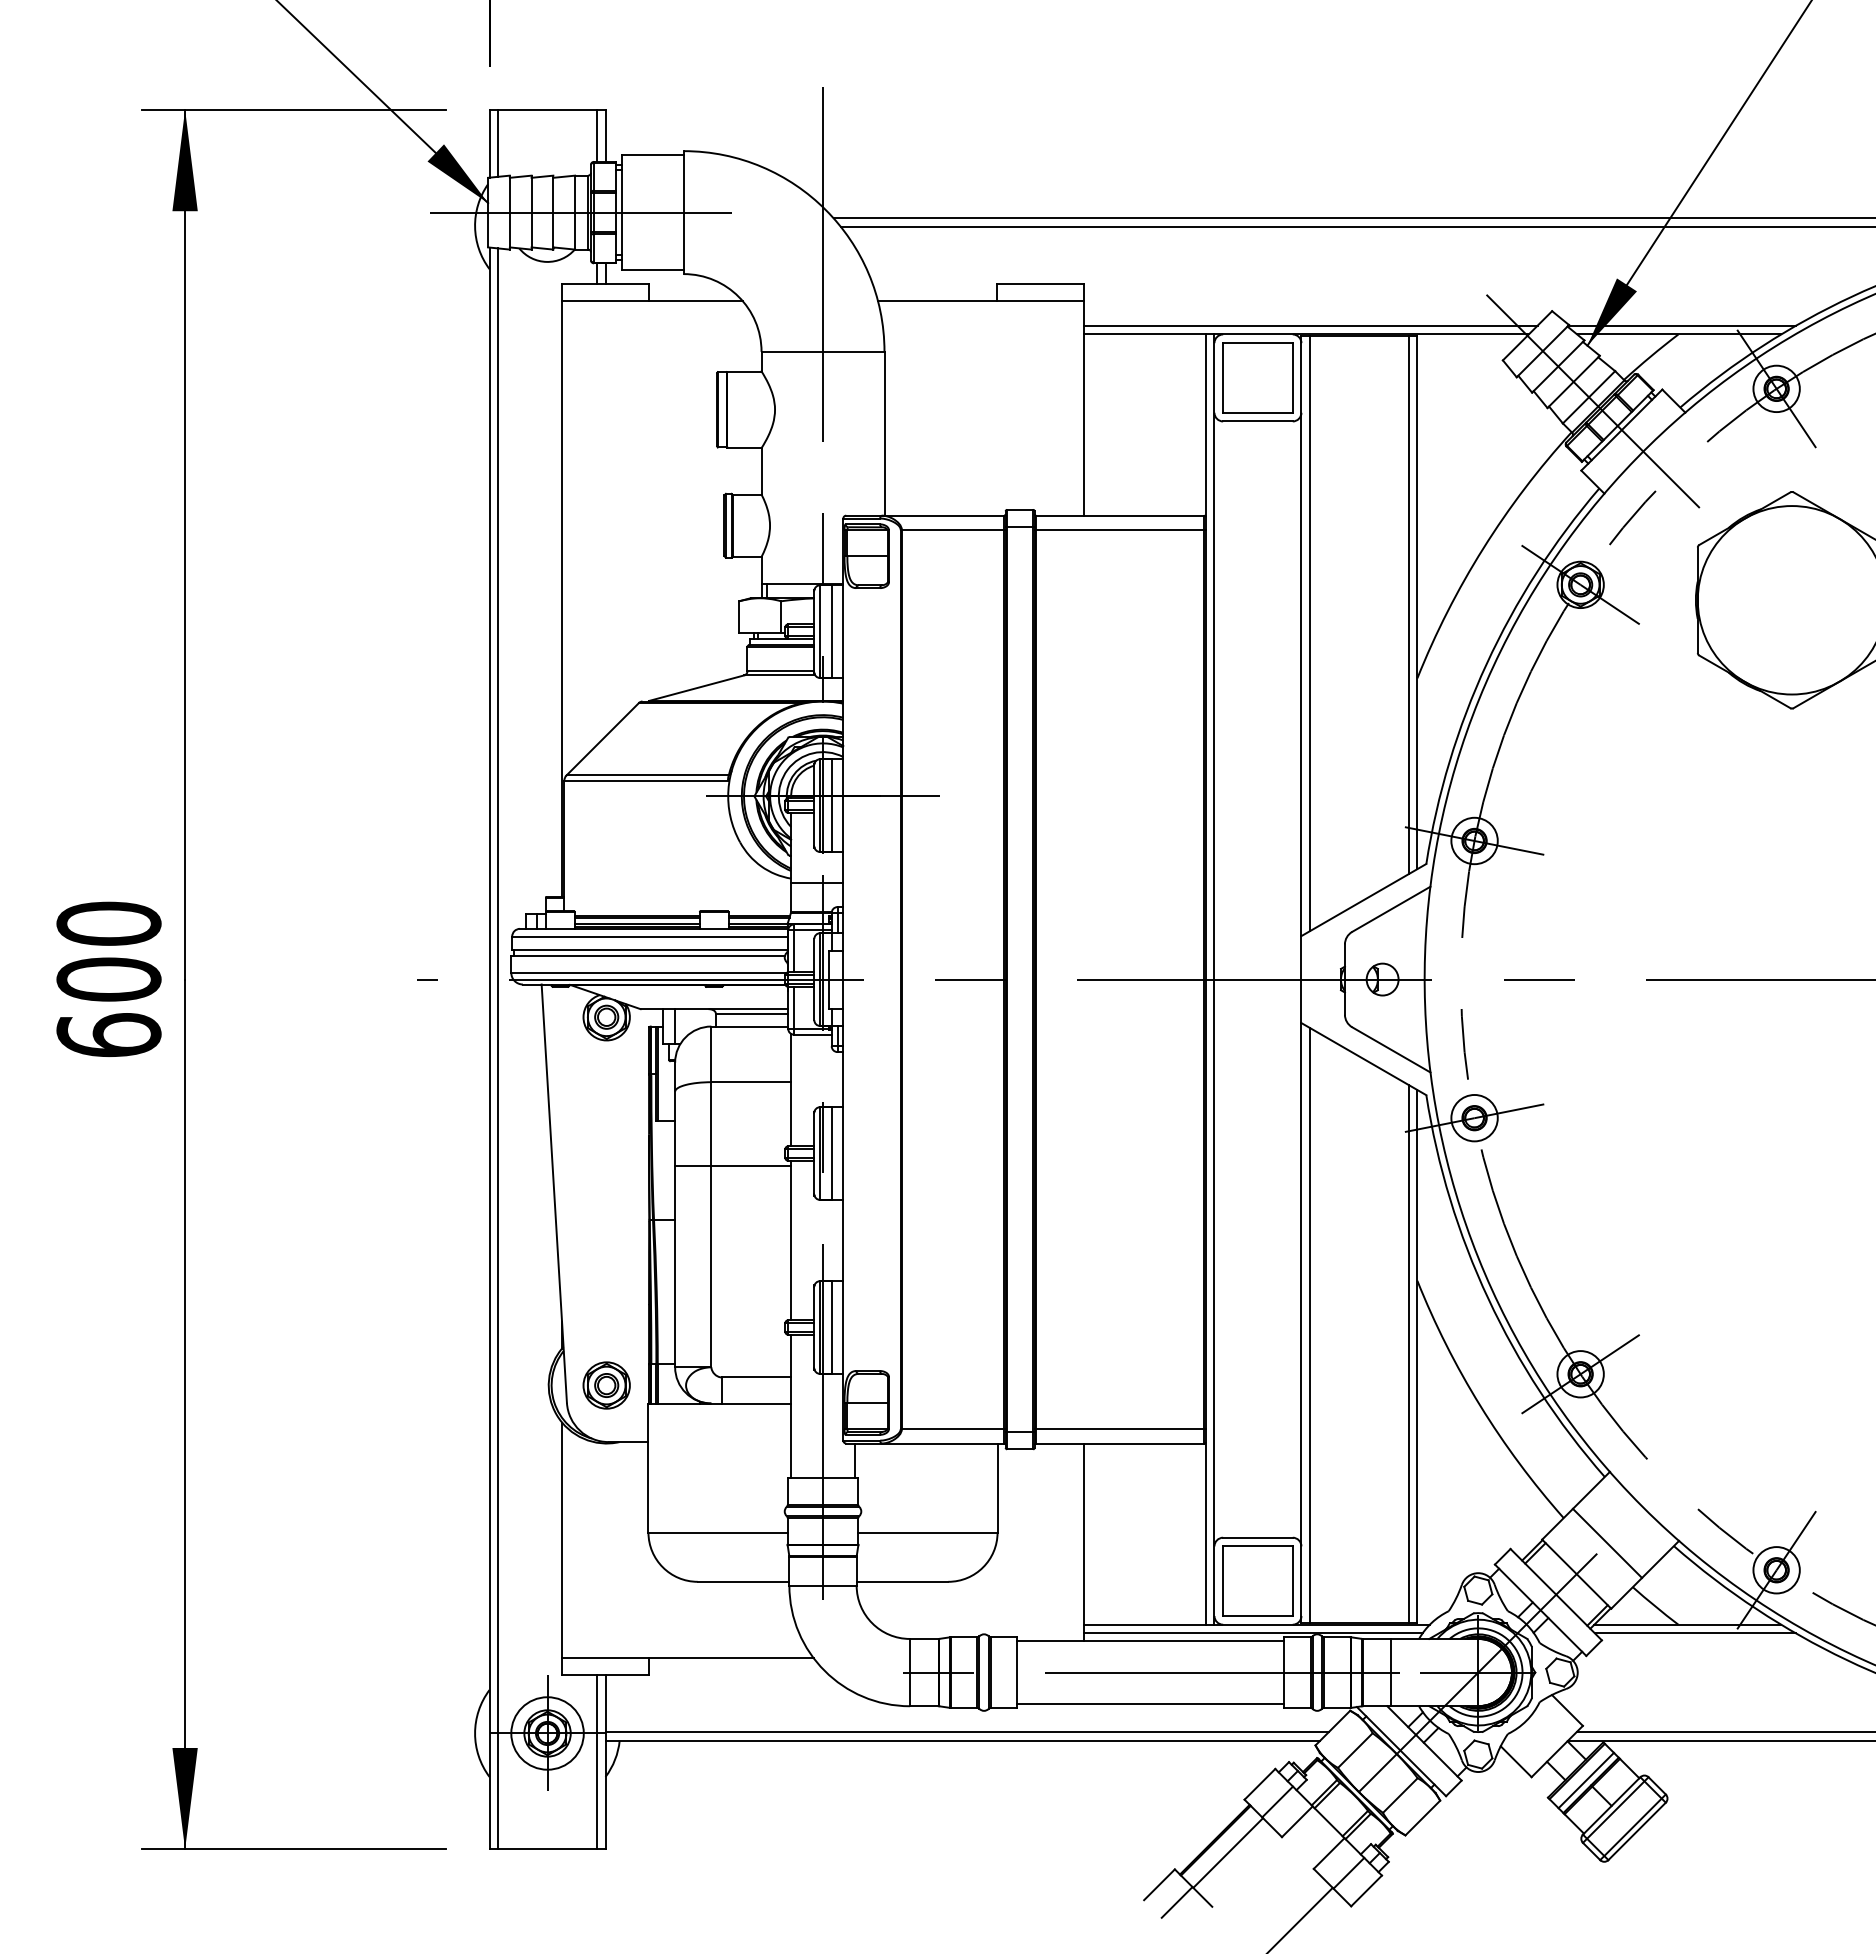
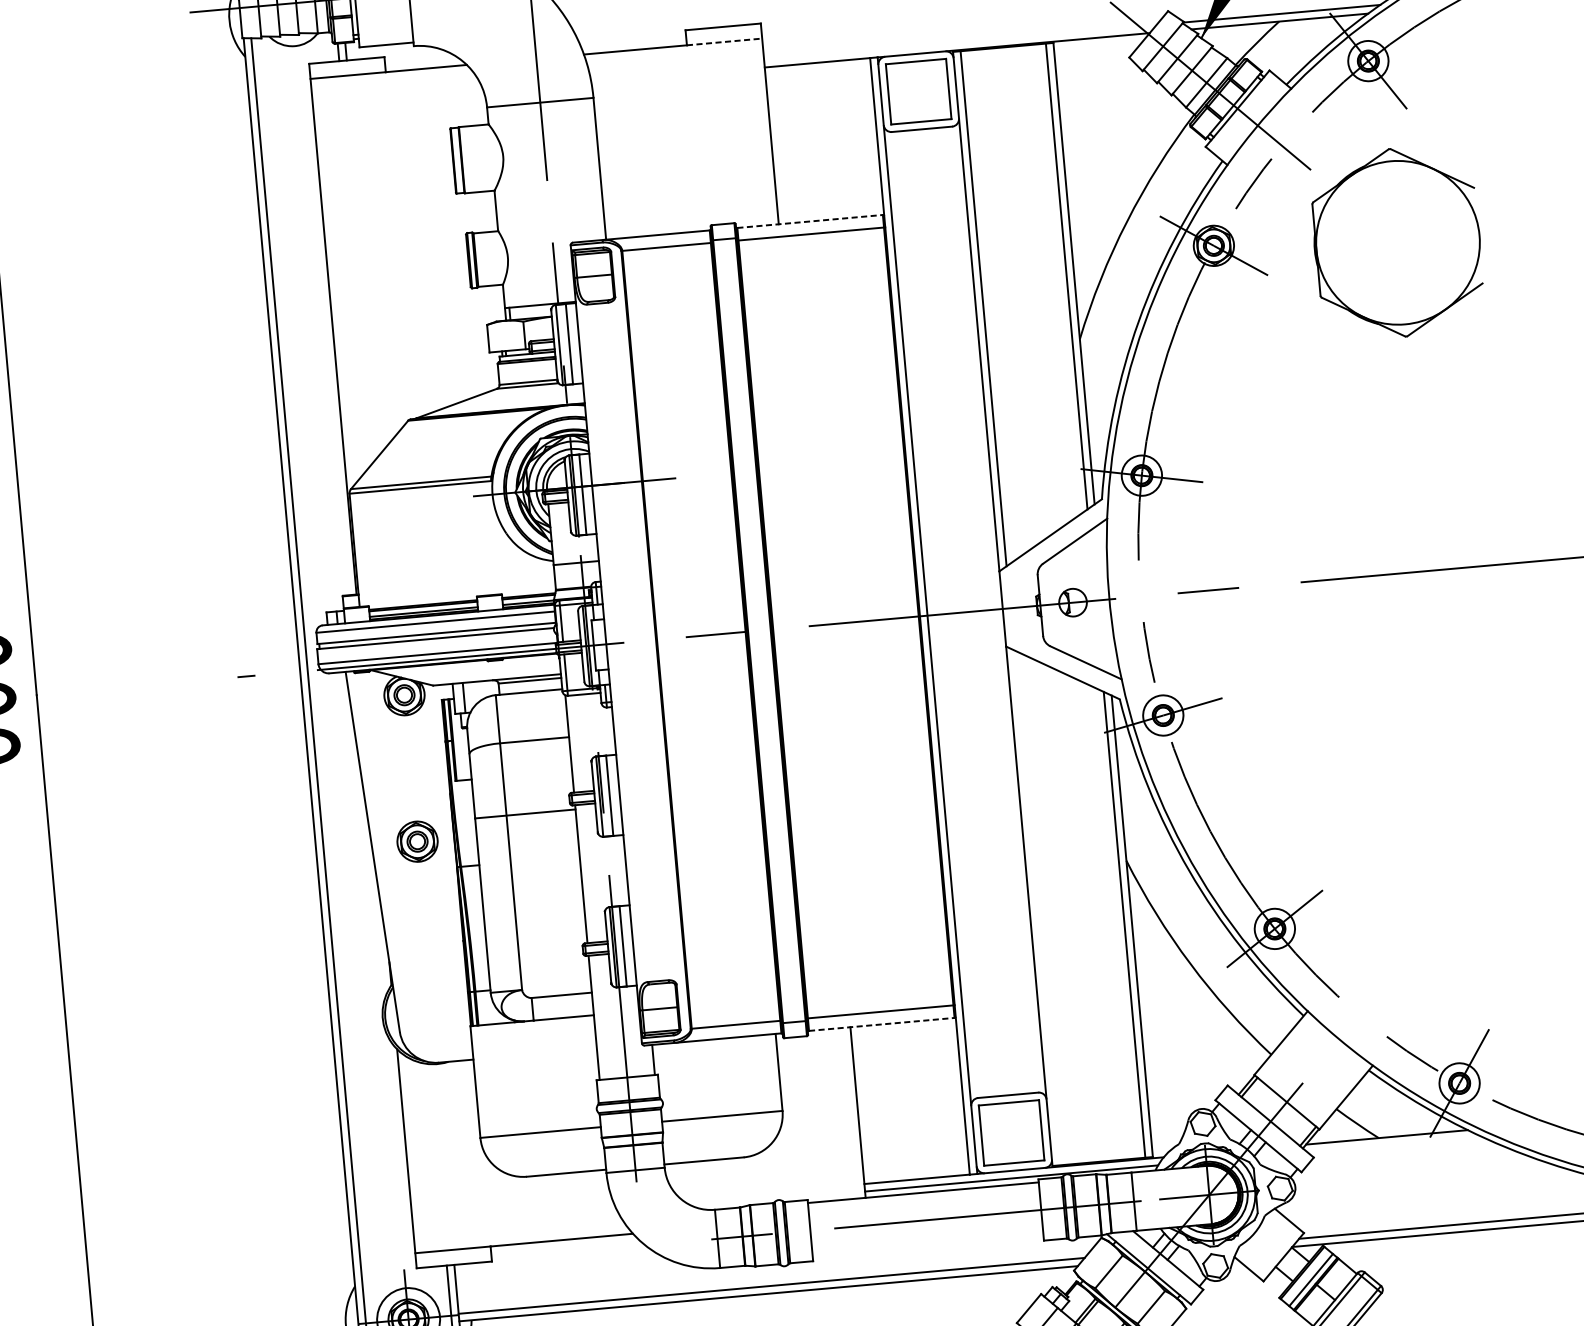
line: (1040, 301) -> (724, 42), solid -> dashed
line: (1310, 325) -> (960, 42), removed
line: (1120, 515) -> (810, 221), solid -> dashed
line: (1310, 1325) -> (1037, 907), removed
part: (606, 1385) -> (417, 841), moved
line: (1120, 1443) -> (882, 1024), solid -> dashed
line: (1607, 1542) -> (1311, 1072), removed
line: (1695, 1633) -> (1394, 1144), removed
line: (1150, 1704) -> (928, 1247), removed

